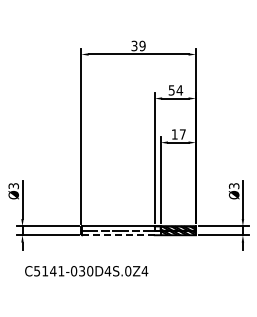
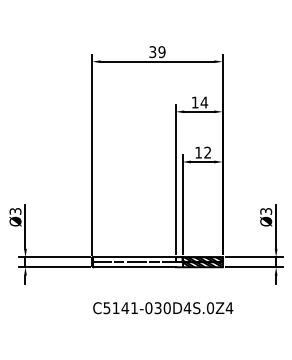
text: (171, 90) -> (194, 102), 54 -> 14
text: (182, 134) -> (207, 152), 17 -> 12
line: (118, 235) -> (134, 267), dashed -> solid
text: (86, 271) -> (163, 308), moved

